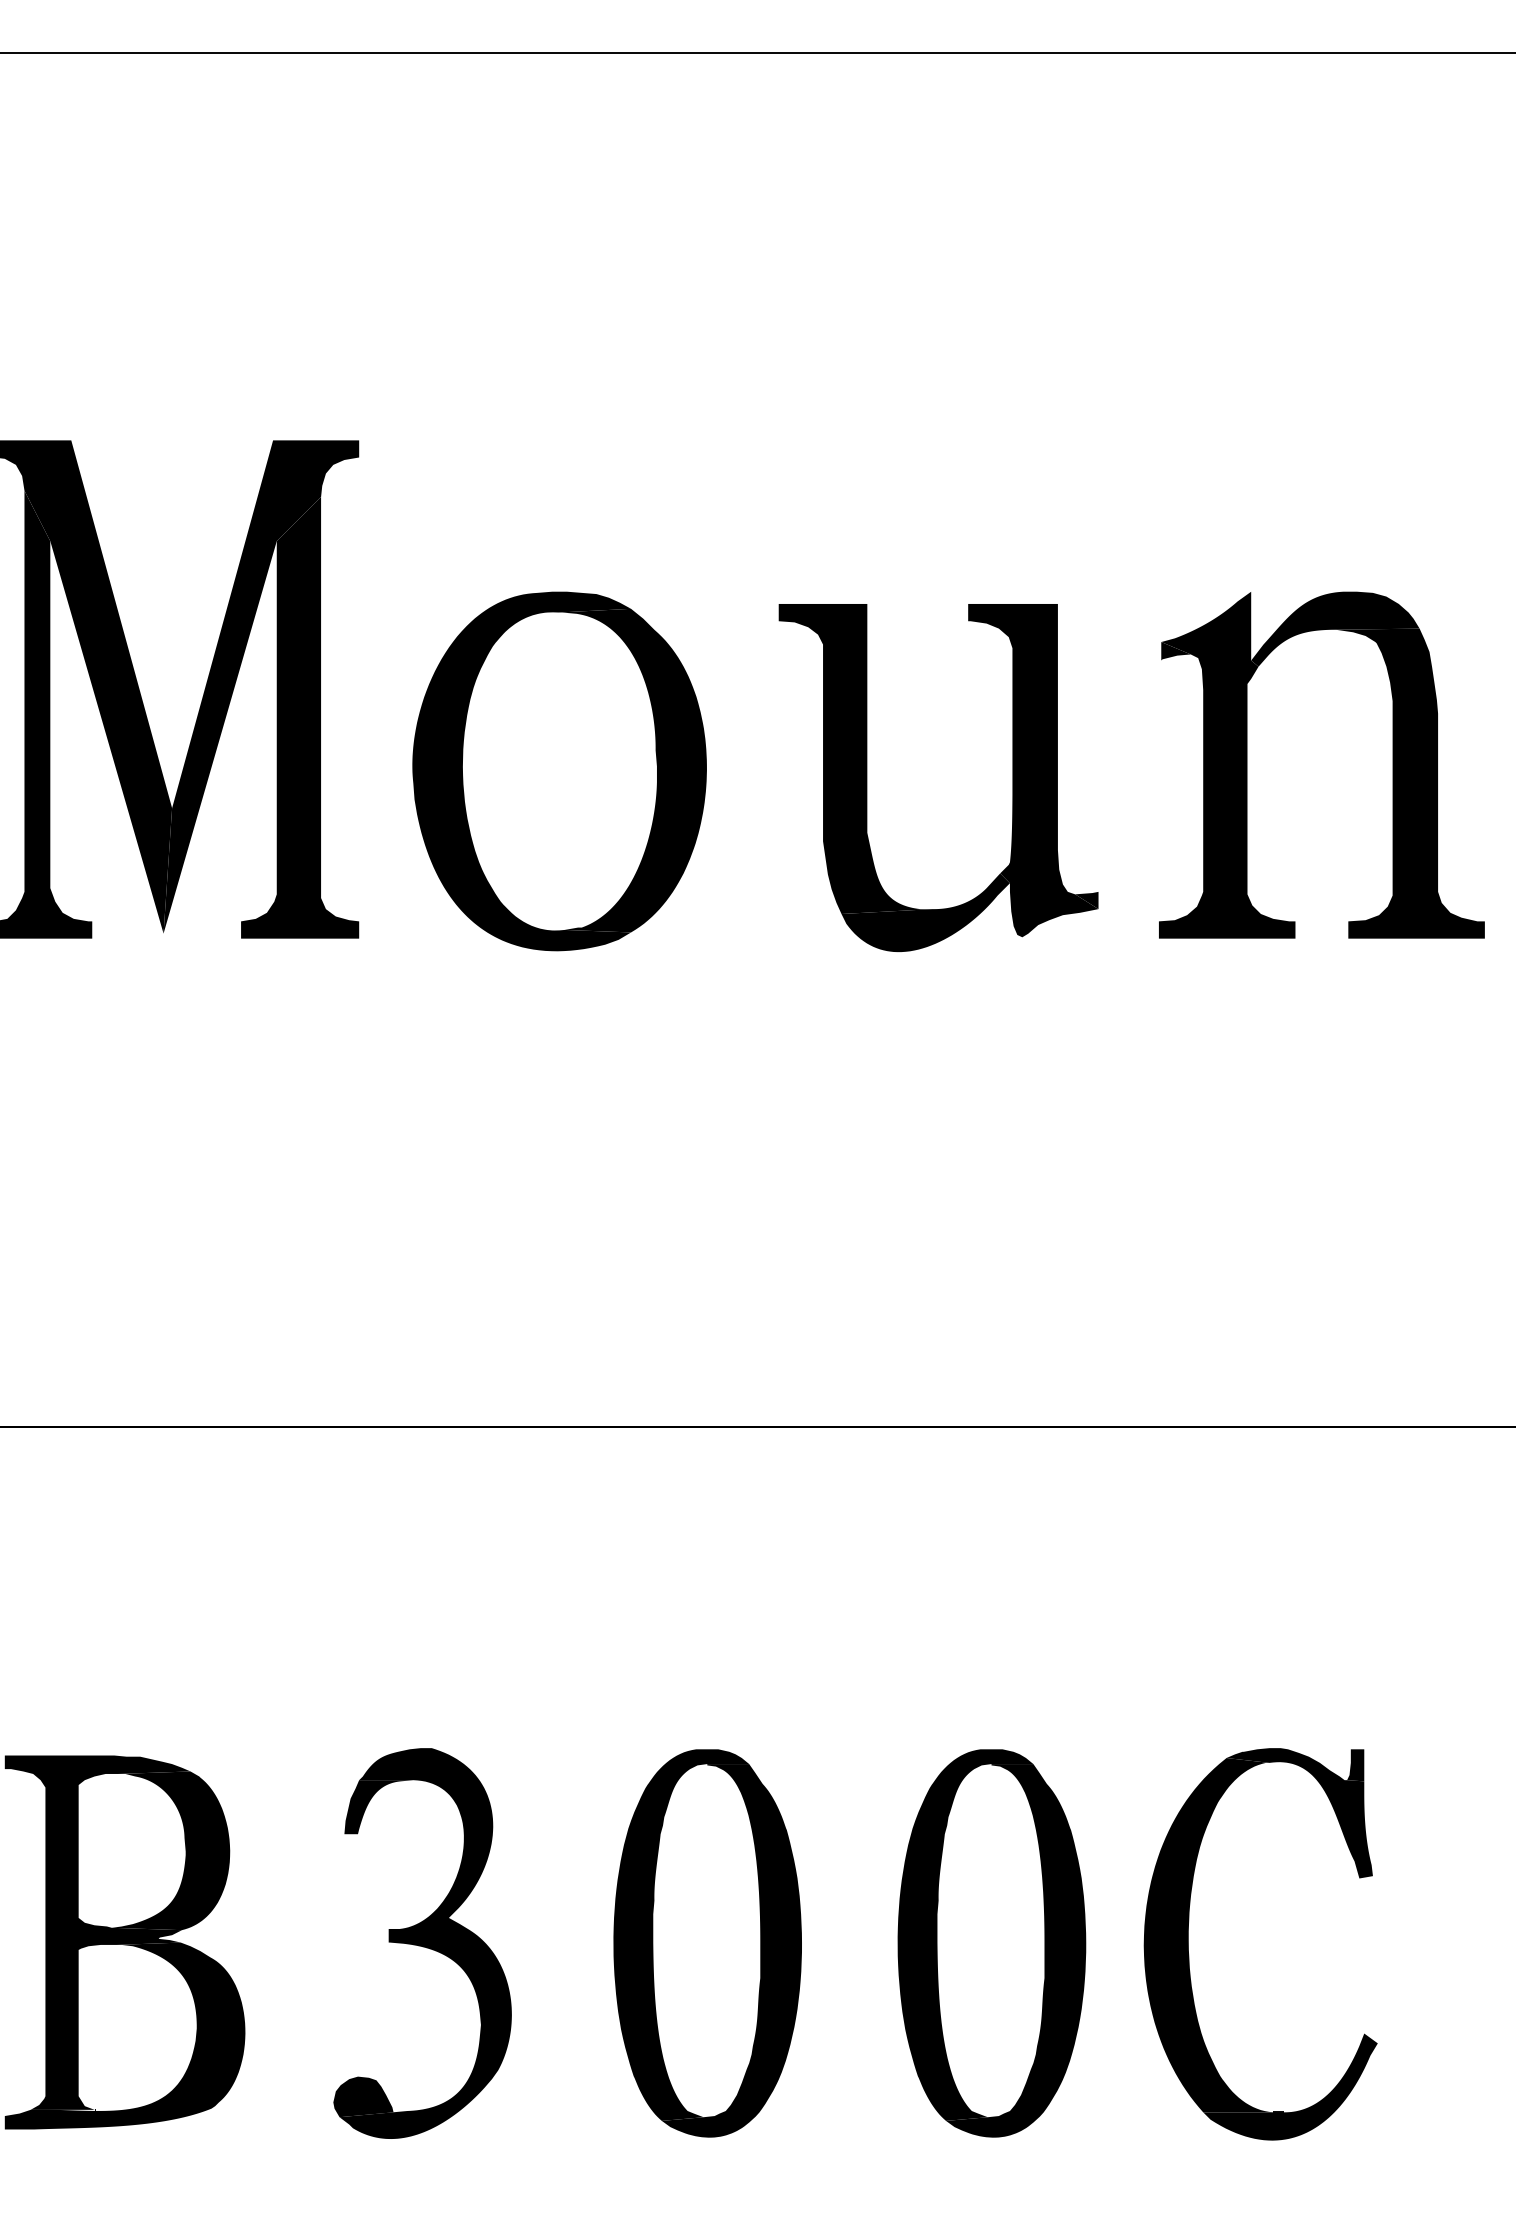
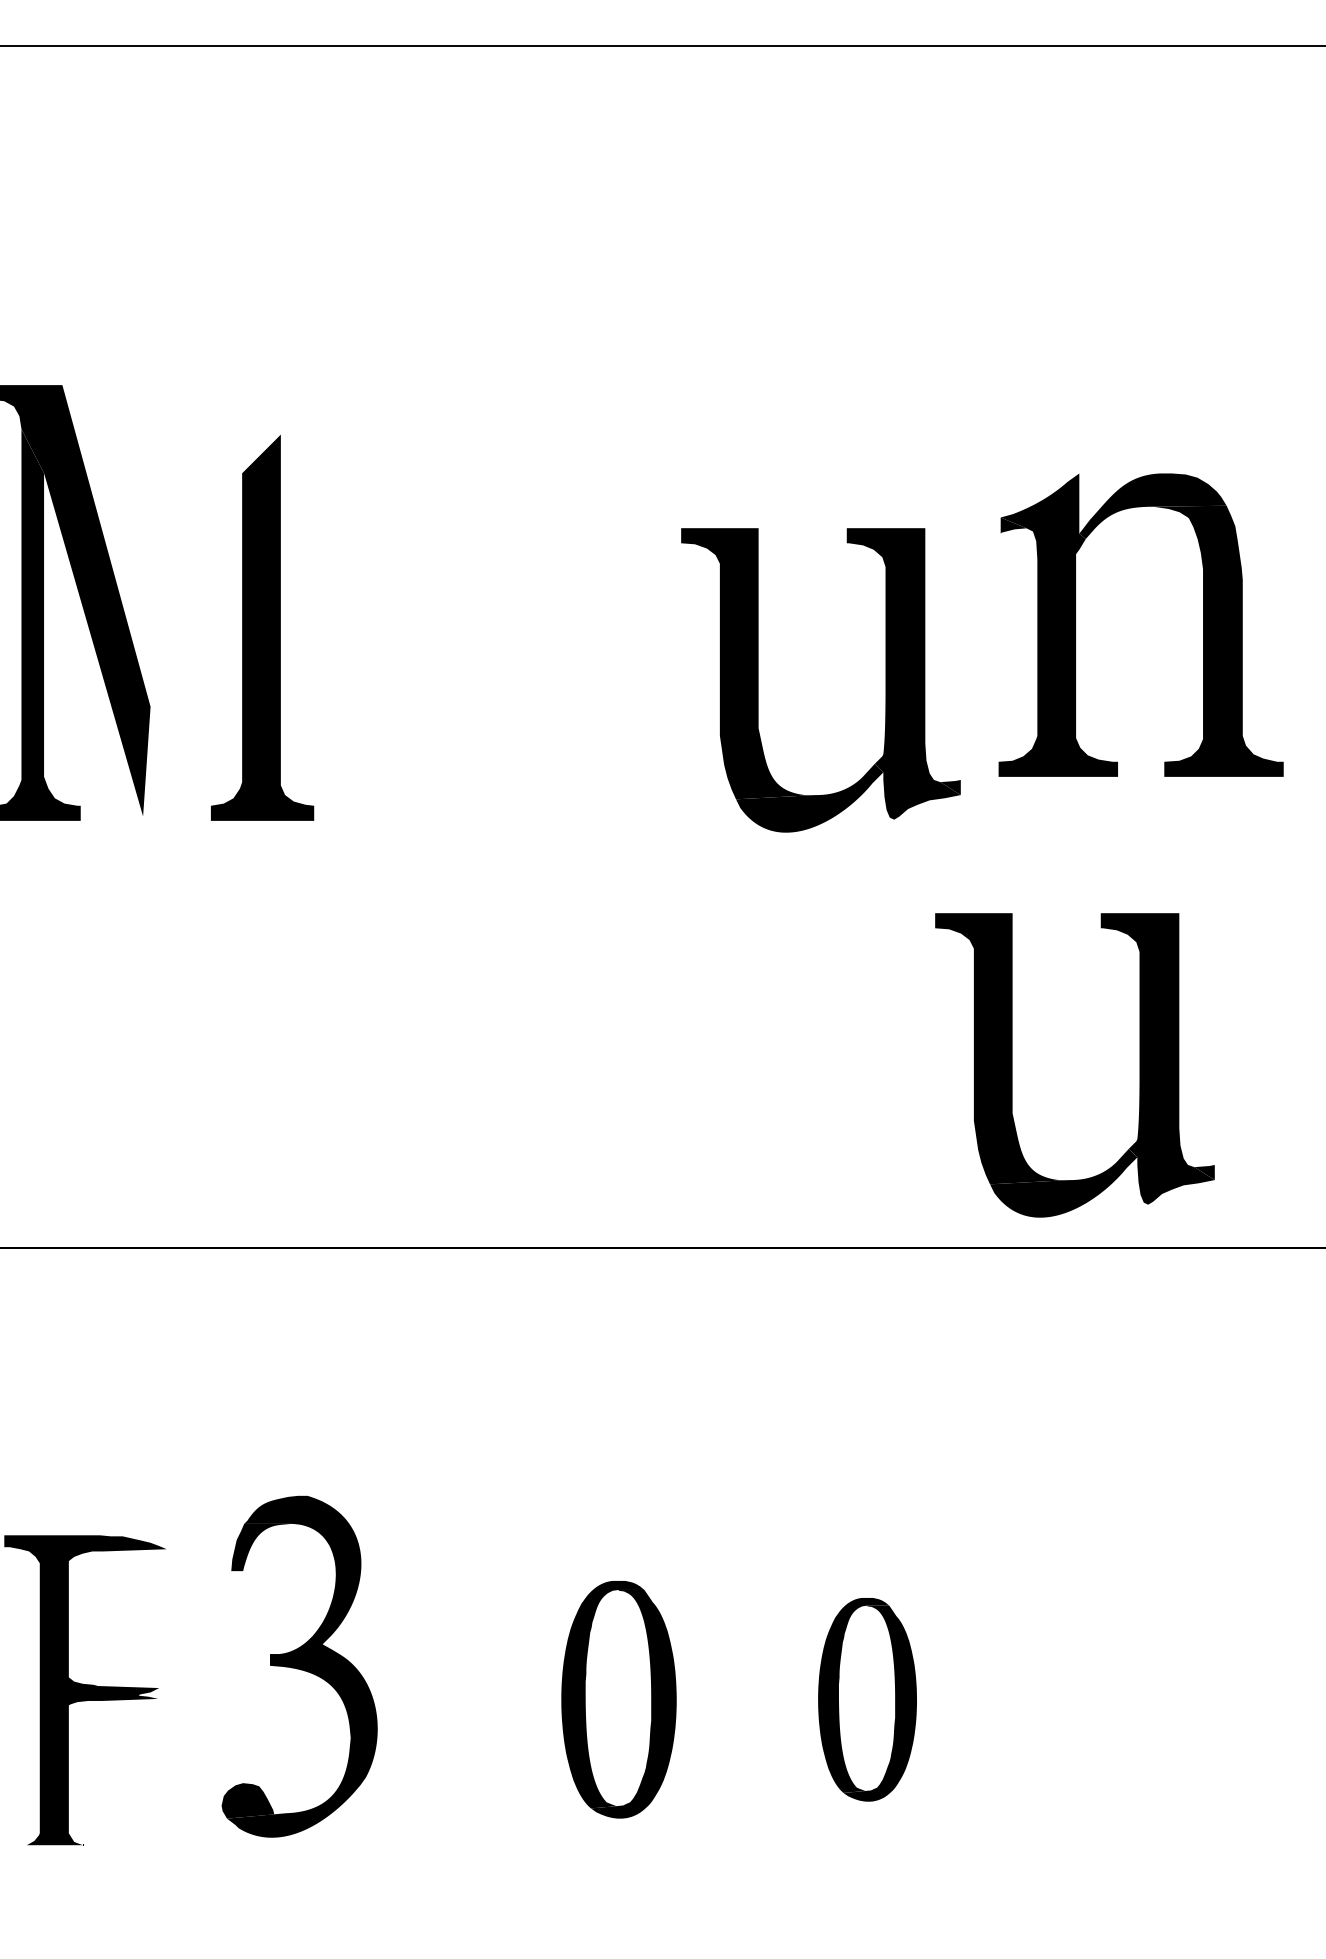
fill: (261, 686) -> (228, 600), removed
part: (1393, 764) -> (1203, 624), moved
part: (559, 771) -> (489, 674), removed
part: (1157, 1218) -> (1012, 1065), added
fill: (170, 1850) -> (149, 1618), removed
part: (422, 1943) -> (299, 1666), moved
part: (707, 1943) -> (618, 1699), size x0.7
part: (991, 1943) -> (867, 1699), size x0.6
part: (1189, 1956) -> (1040, 1711), removed
fill: (125, 2035) -> (109, 1780), removed

